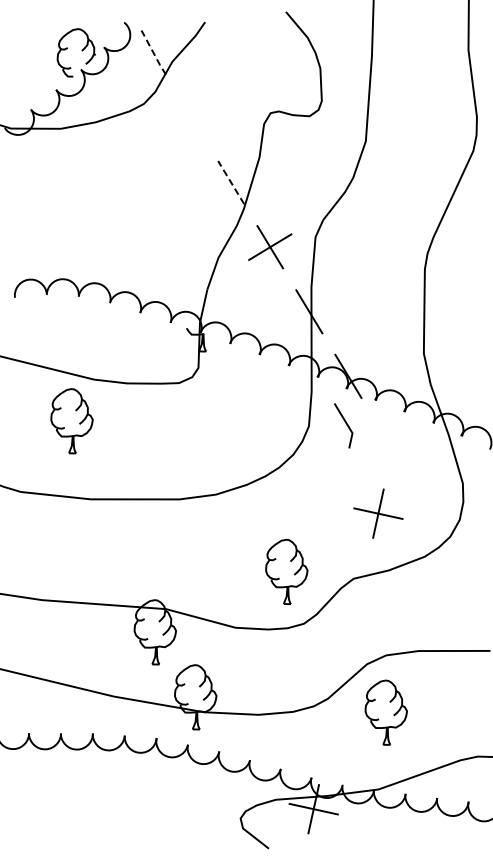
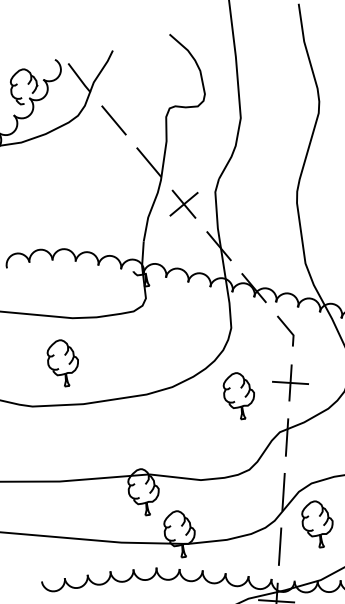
line: (153, 53) -> (79, 78), dashed -> solid
line: (192, 117) -> (114, 120), added
line: (230, 182) -> (148, 162), dashed -> solid
part: (71, 421) -> (63, 363), moved
line: (345, 423) -> (287, 329), moved
part: (286, 571) -> (239, 395), moved
line: (361, 587) -> (286, 437), added
line: (345, 661) -> (283, 492), added
line: (329, 734) -> (279, 546), added

